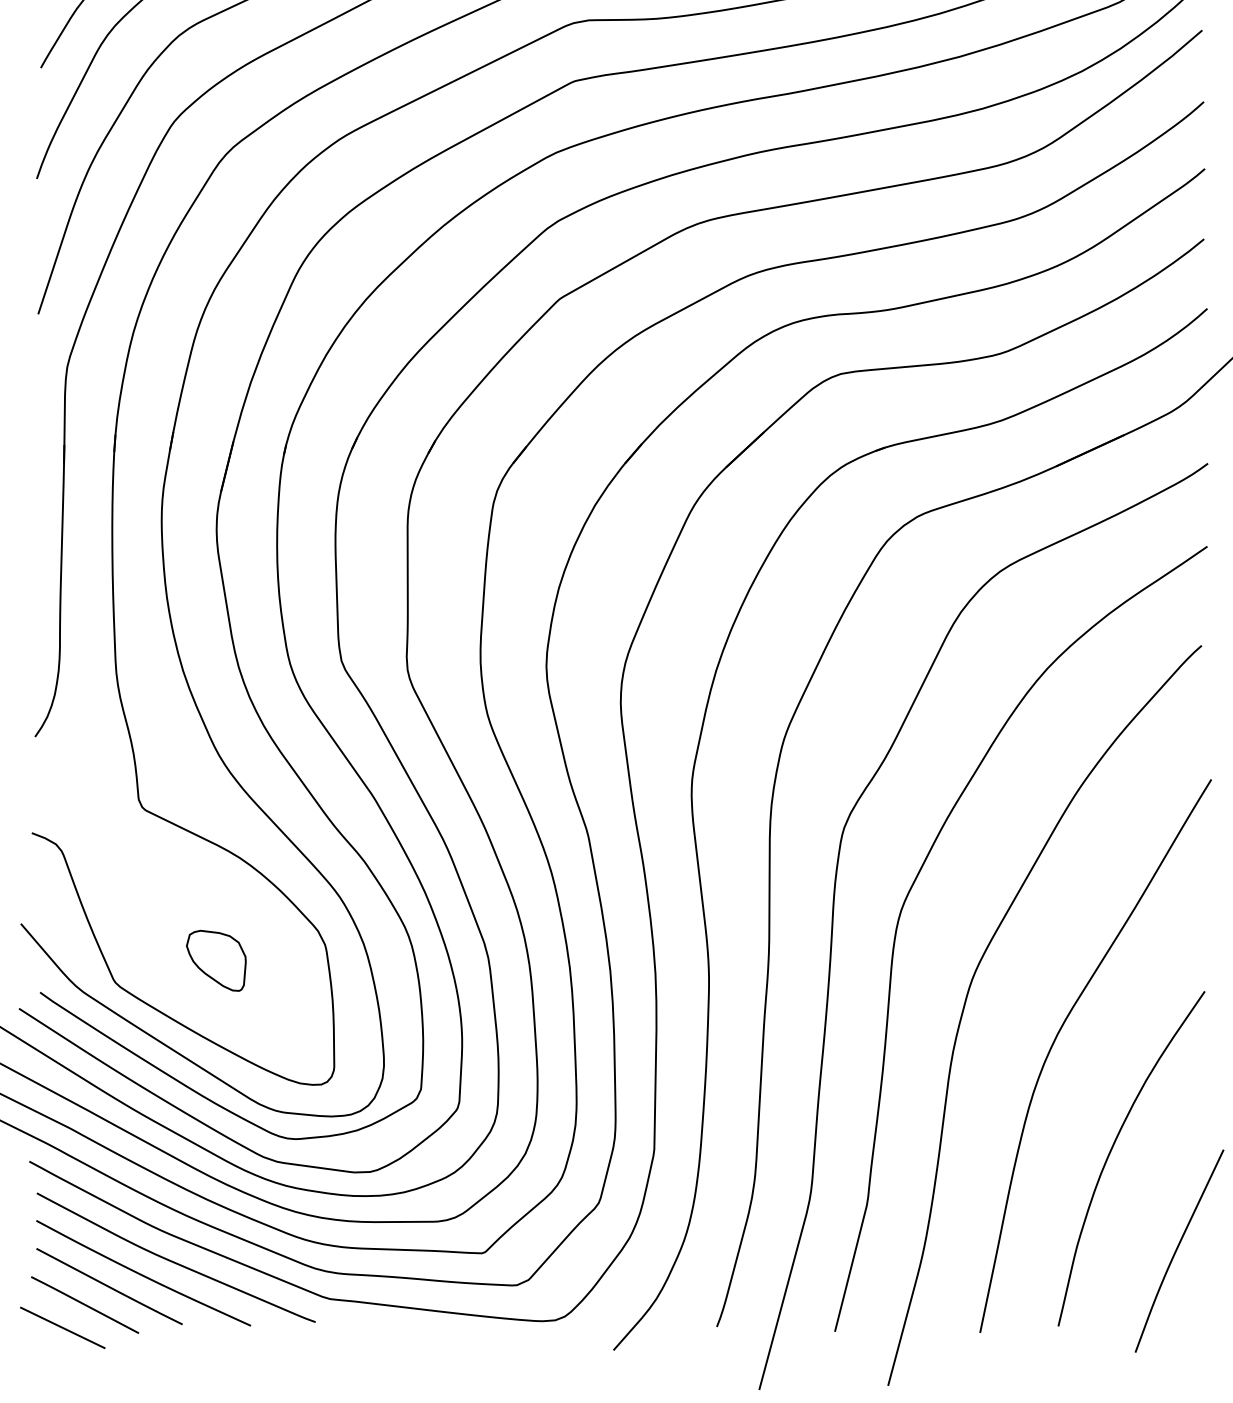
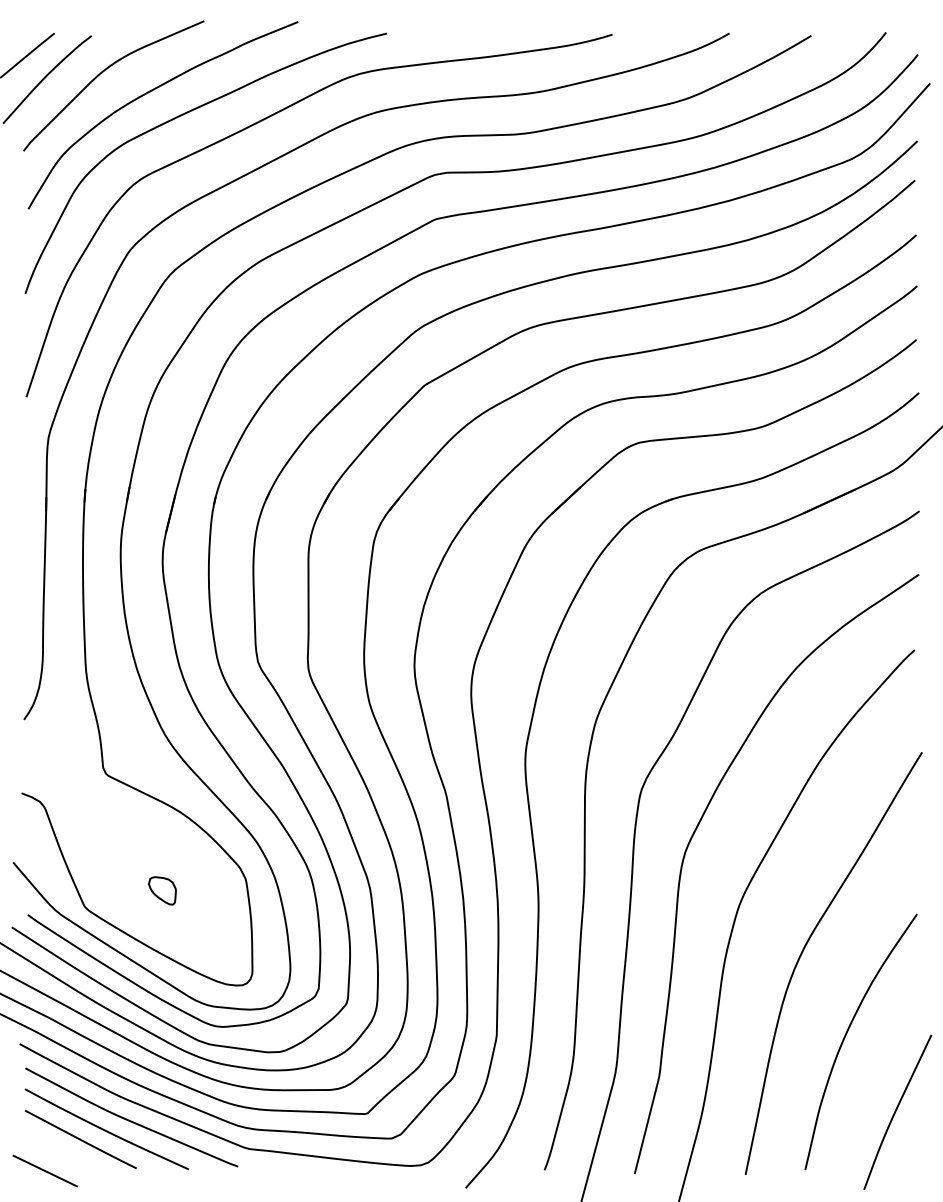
part: (216, 960) -> (162, 890), size x0.6
line: (84, 1304) -> (61, 1153), removed

